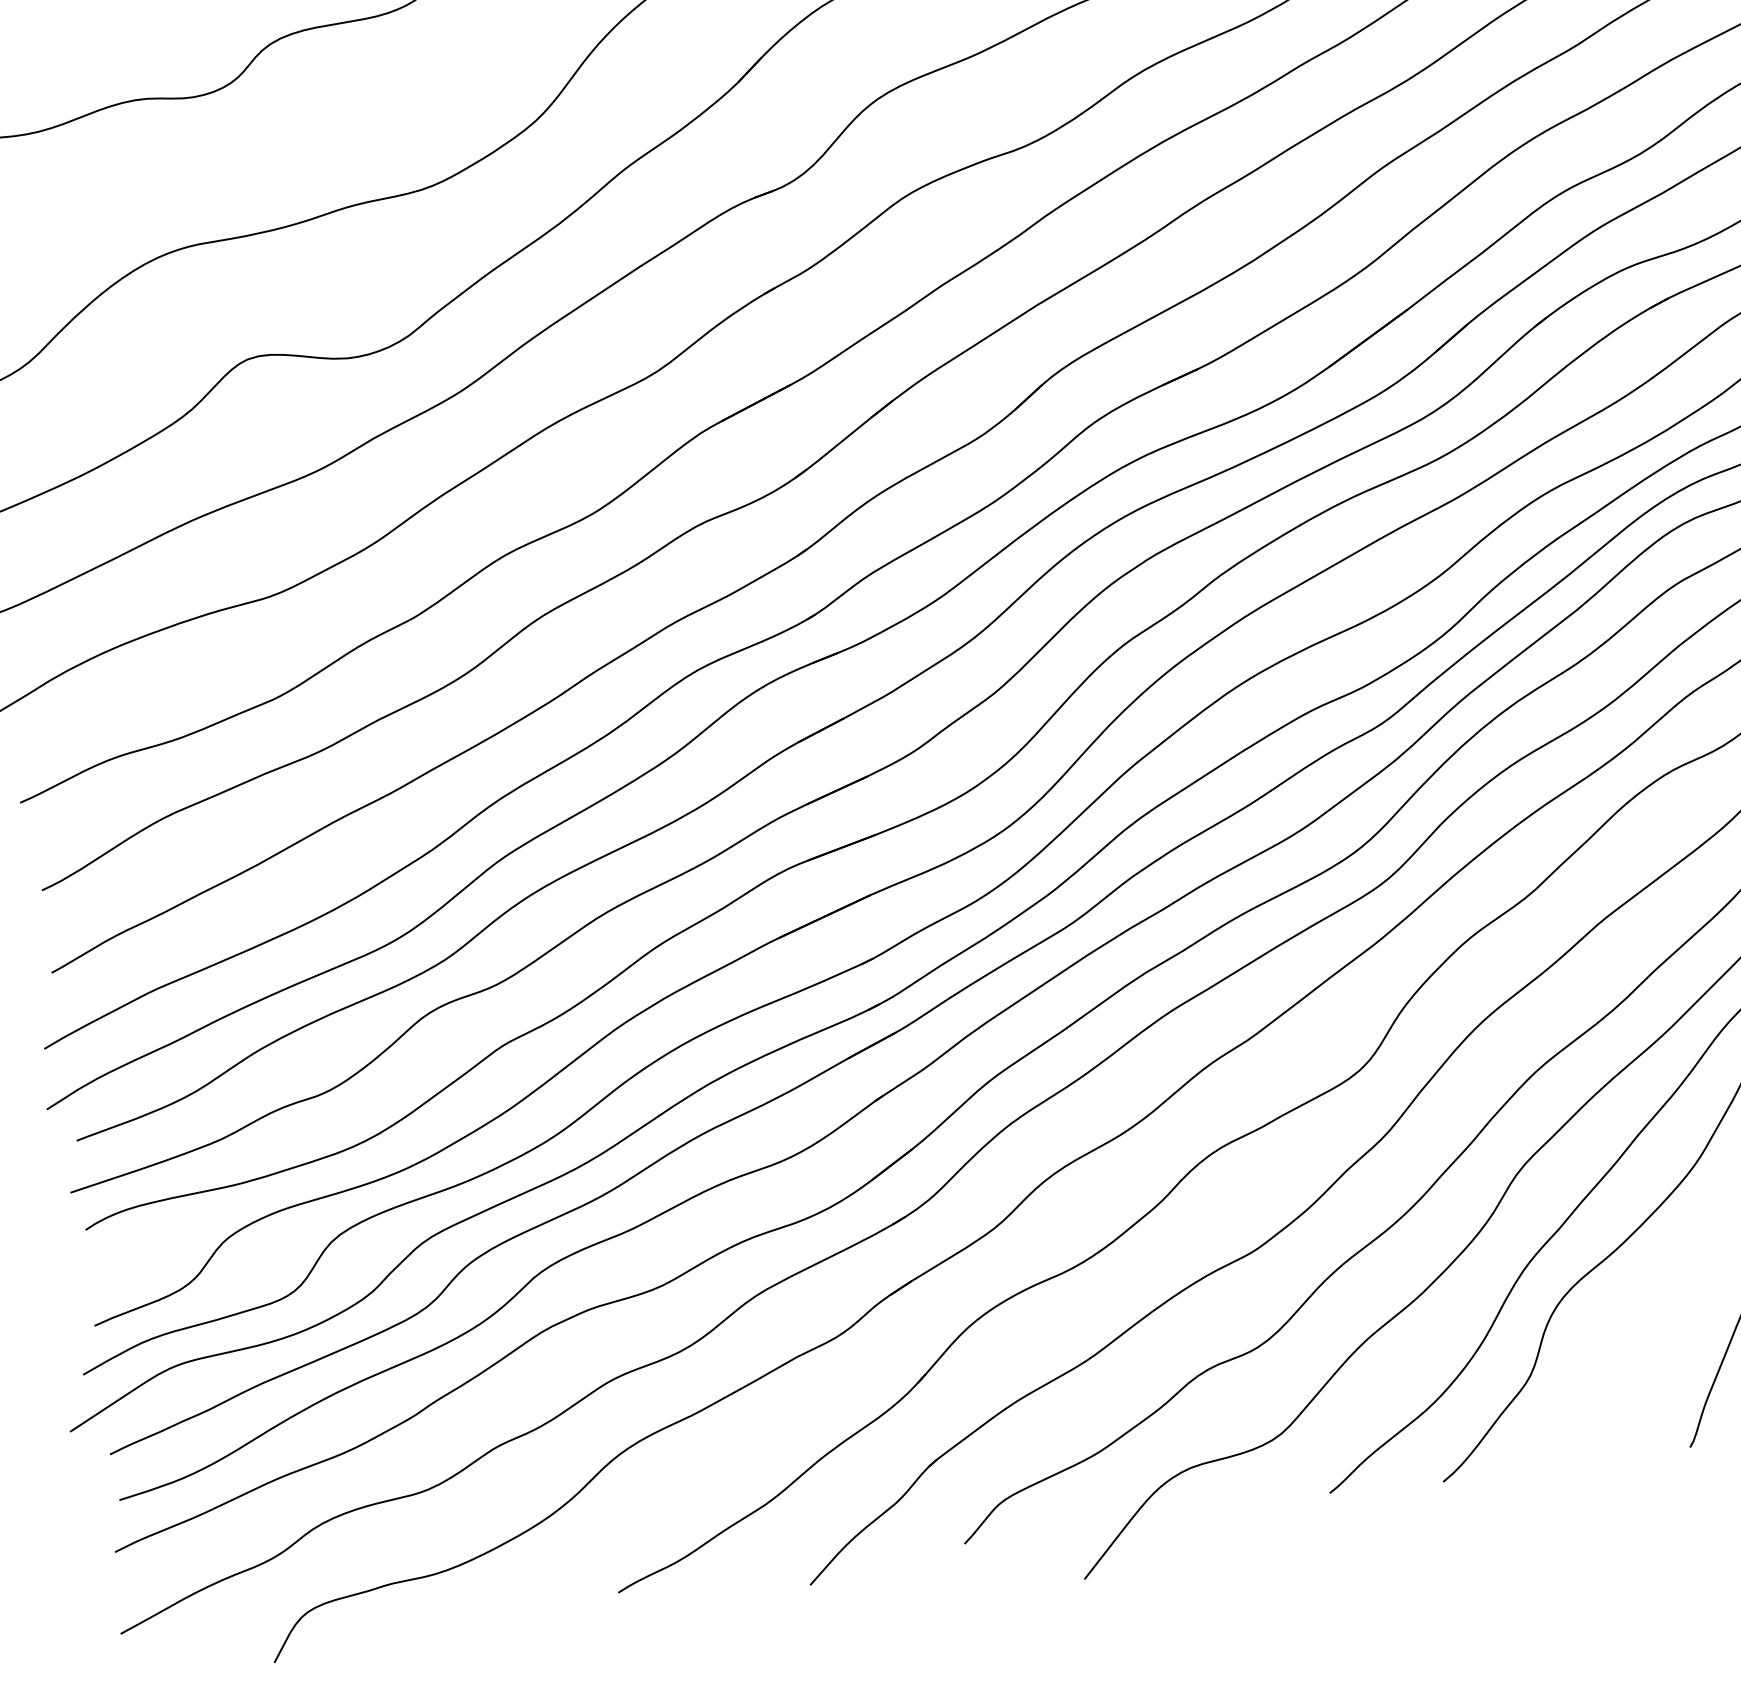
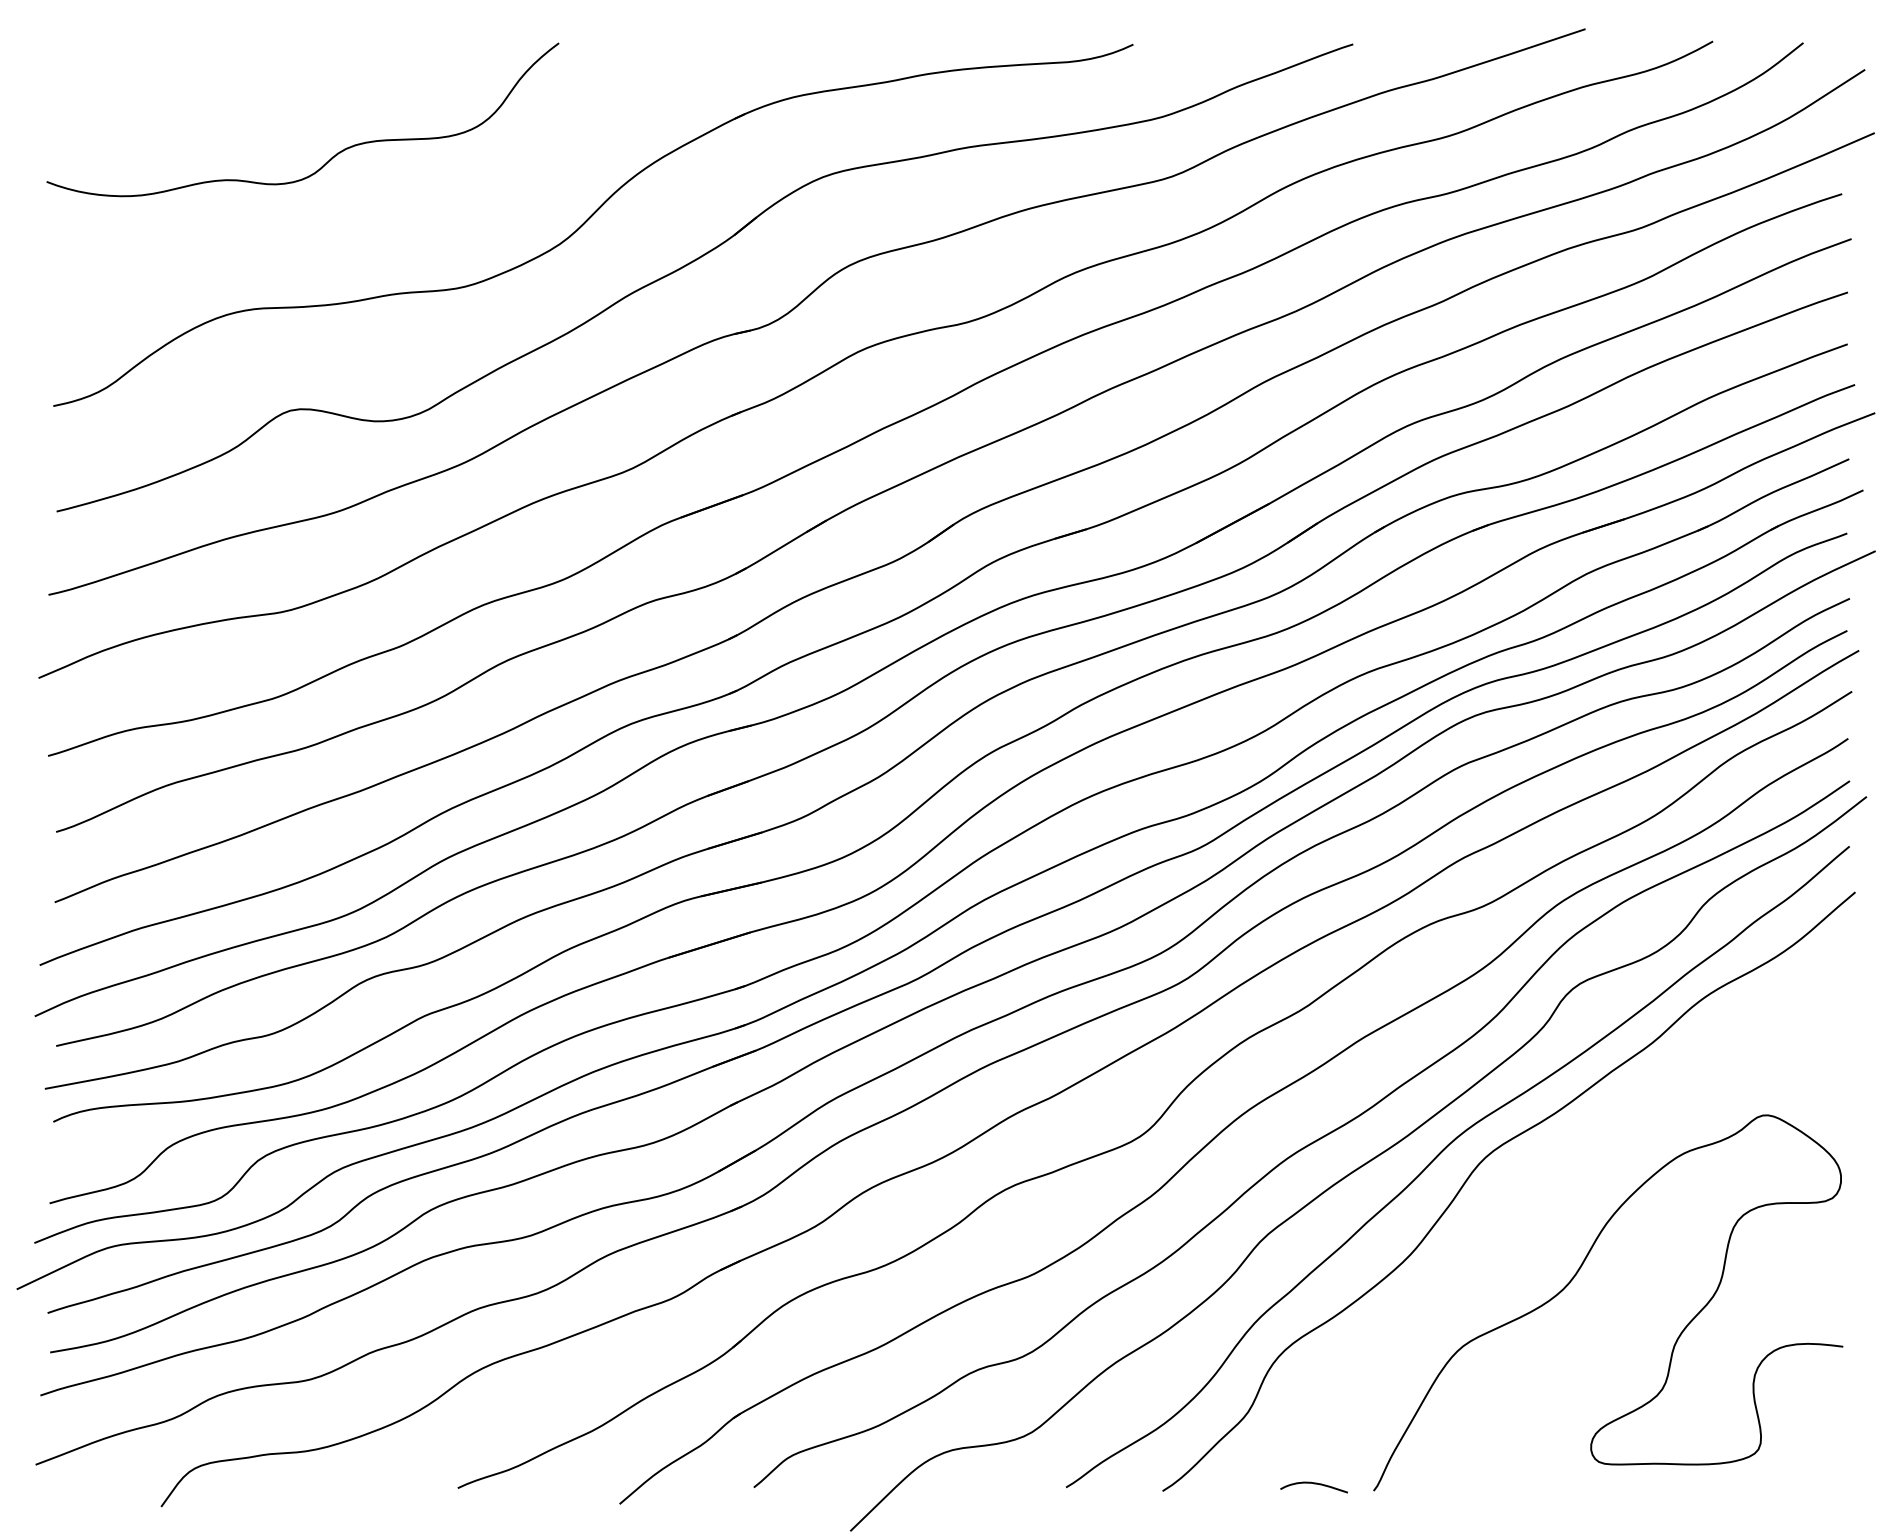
curve: (1618, 1449) -> (1313, 1484), added

